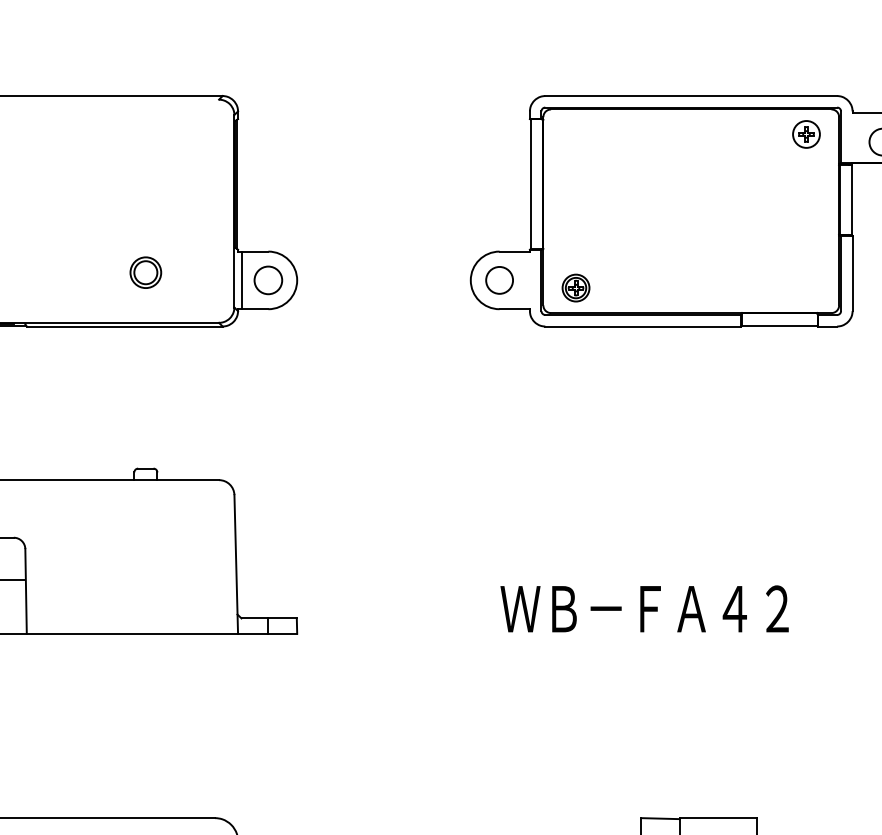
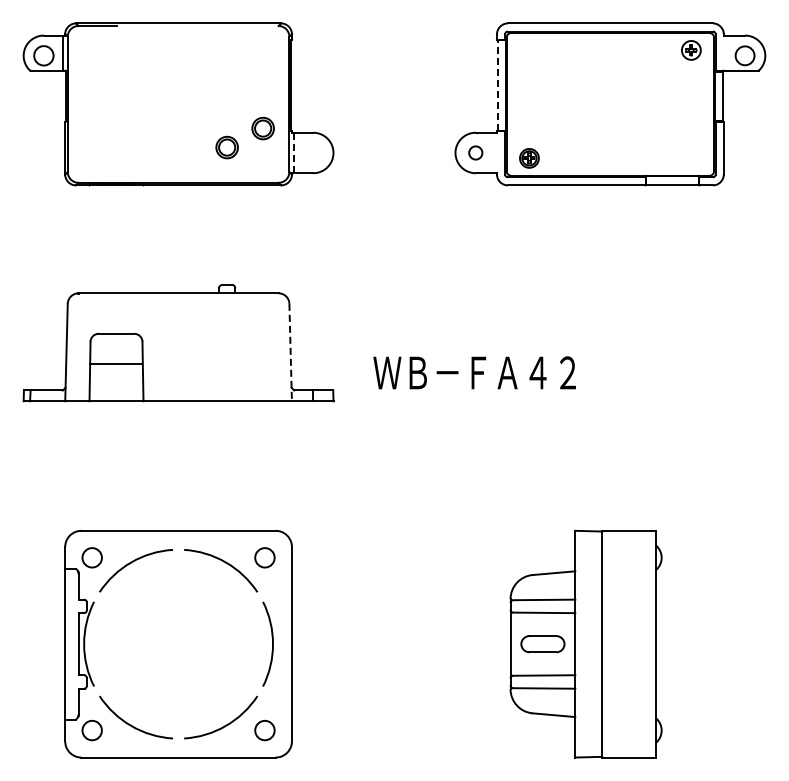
line: (530, 184) -> (497, 85), solid -> dashed
part: (196, 245) -> (262, 128), added
line: (241, 279) -> (294, 152), solid -> dashed
circle: (267, 279) -> (312, 152), removed
circle: (499, 279) -> (475, 152), size x0.7
line: (236, 564) -> (290, 352), solid -> dashed
text: (644, 608) -> (474, 372), moved

